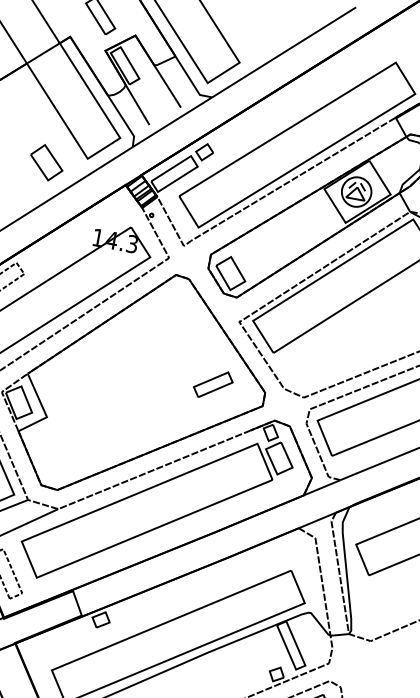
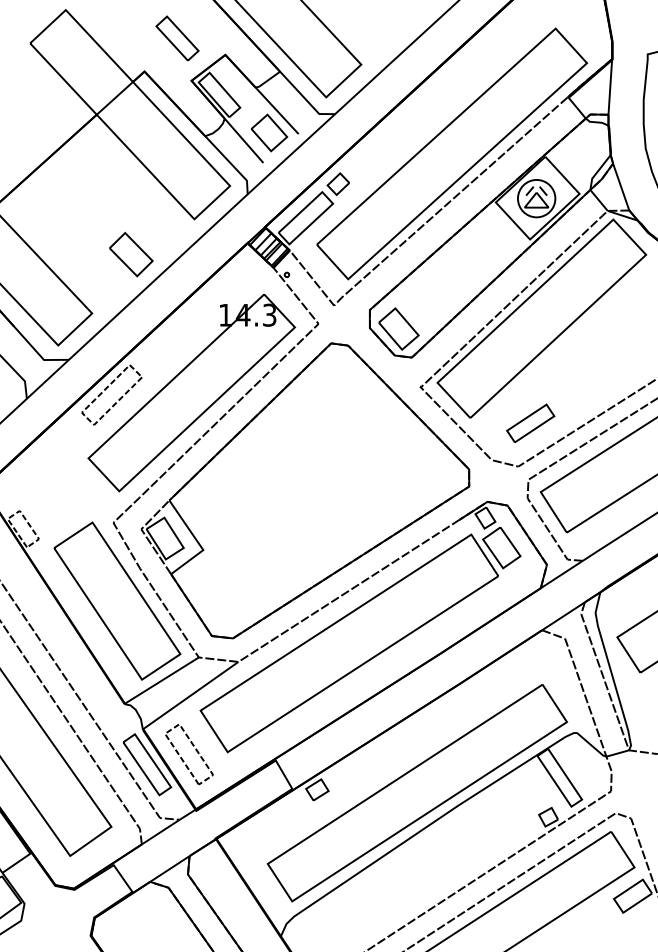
part: (158, 102) -> (269, 132), added
part: (46, 162) -> (131, 254), moved
part: (213, 384) -> (530, 422), moved

